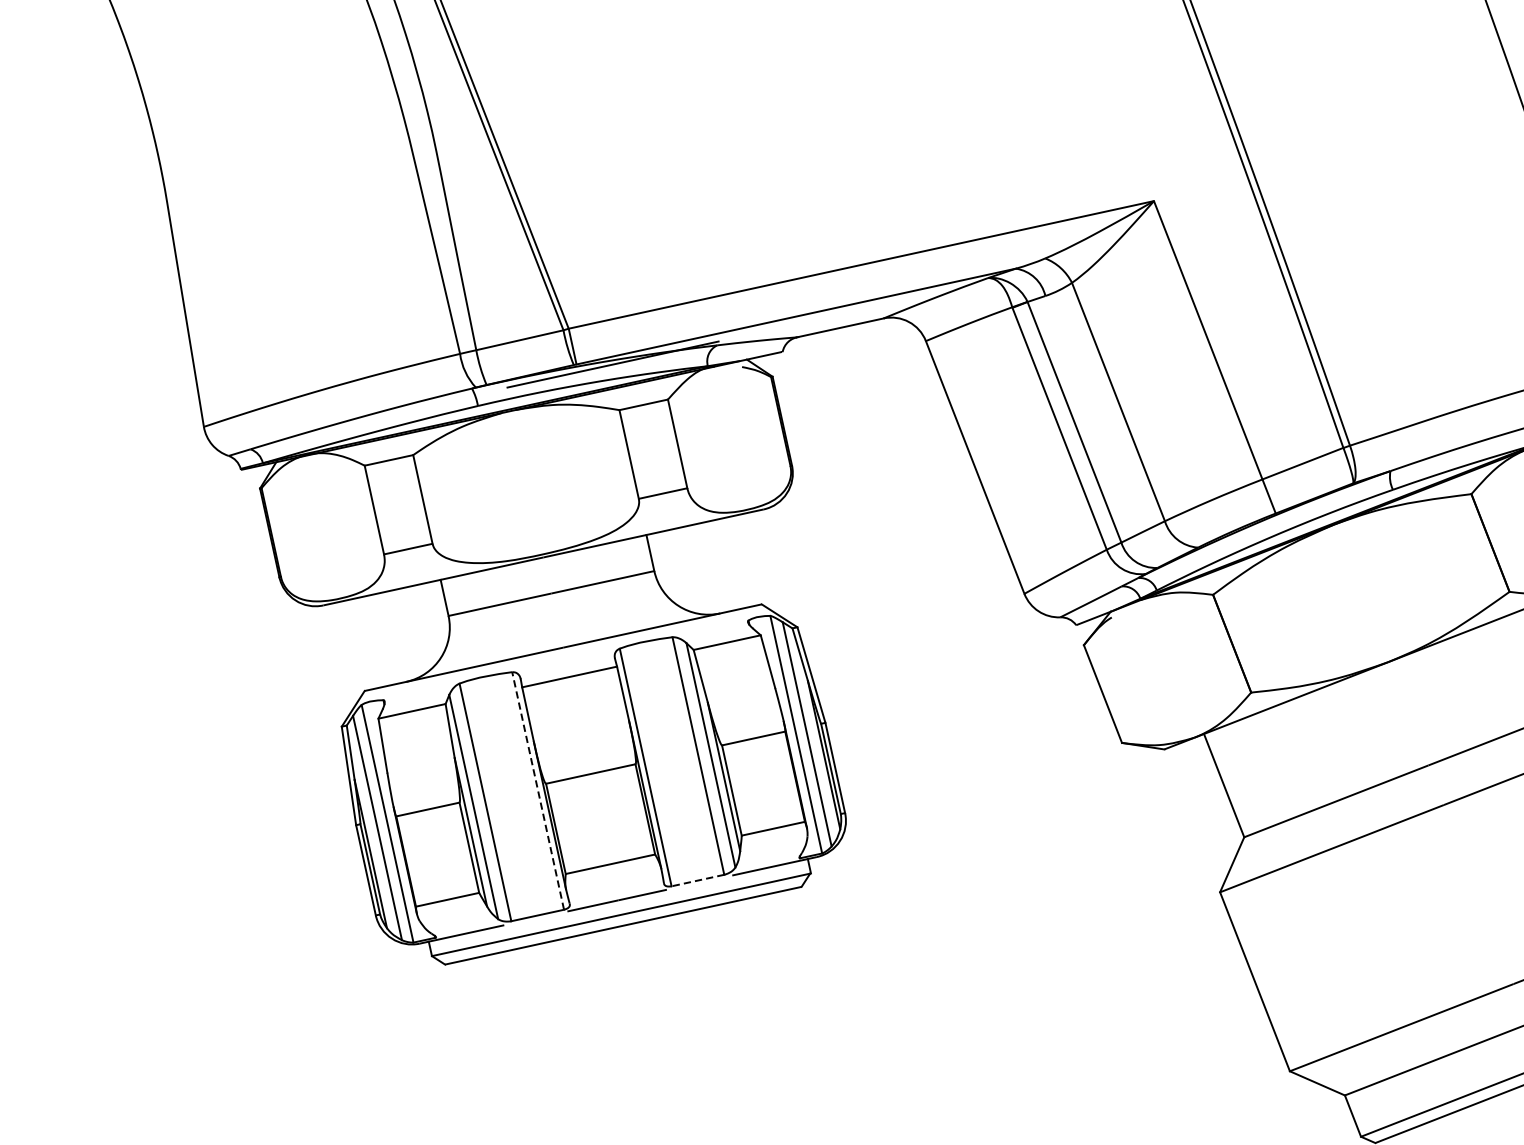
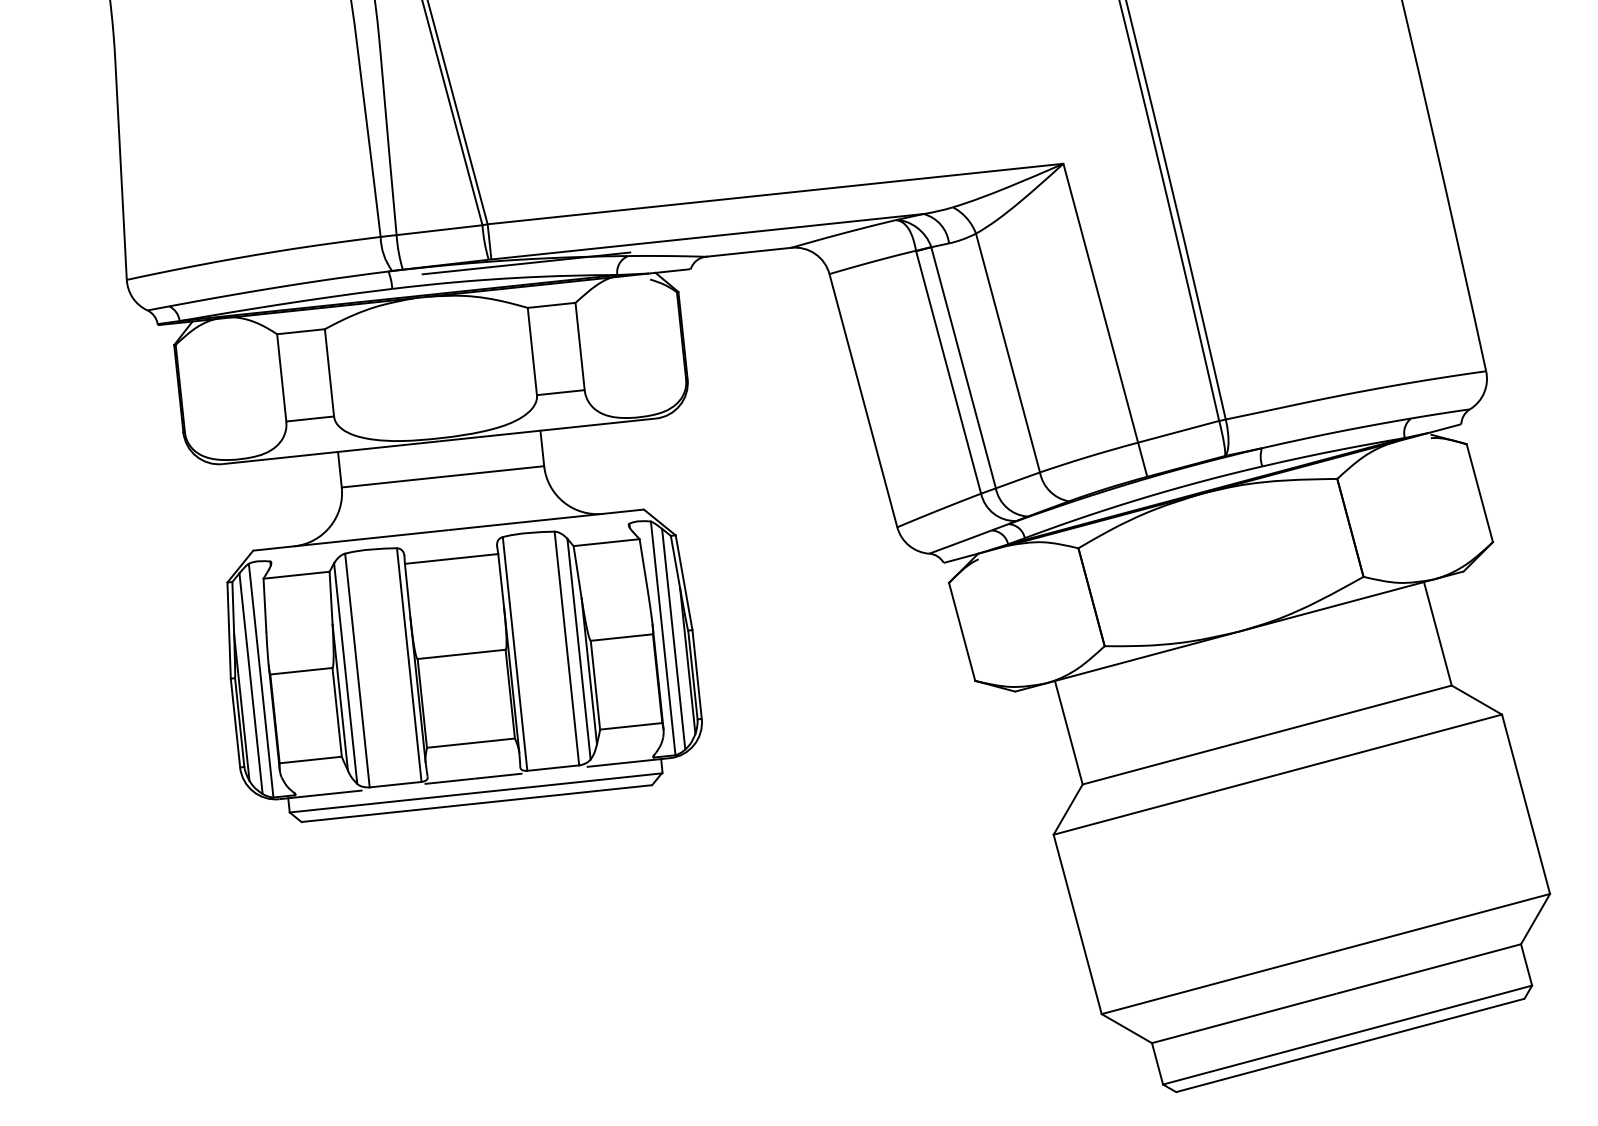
line: (538, 791) -> (409, 665), dashed -> solid
line: (697, 881) -> (552, 768), dashed -> solid

